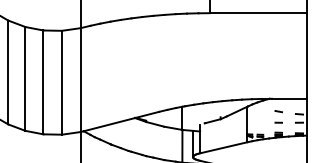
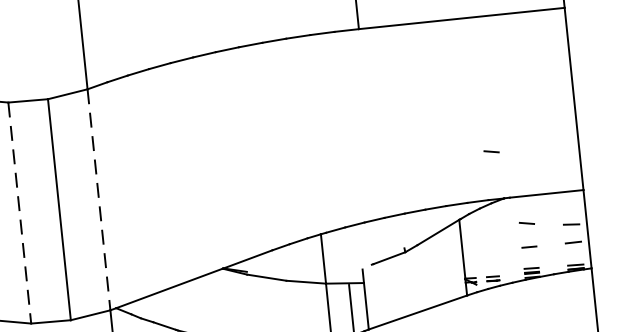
line: (265, 76) -> (491, 151), added
line: (80, 80) -> (98, 200), solid -> dashed
line: (43, 82) -> (19, 213), solid -> dashed

